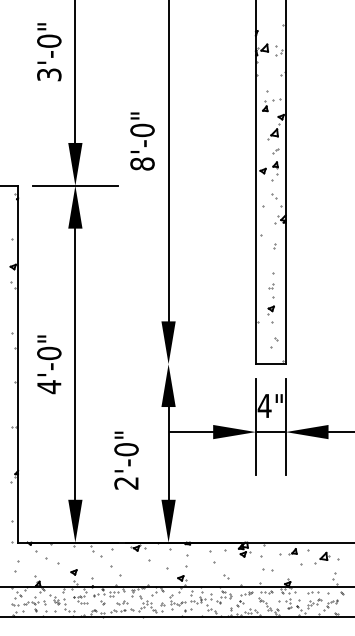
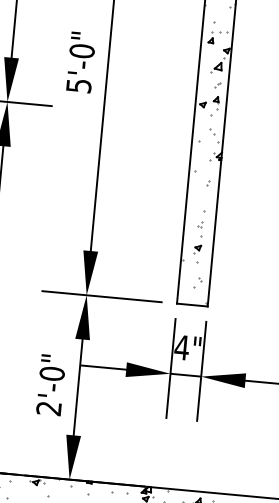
text: (142, 163) -> (78, 85), 8'-0" -> 5'-0"
line: (183, 364) -> (102, 297), added
text: (126, 460) -> (51, 385), moved

